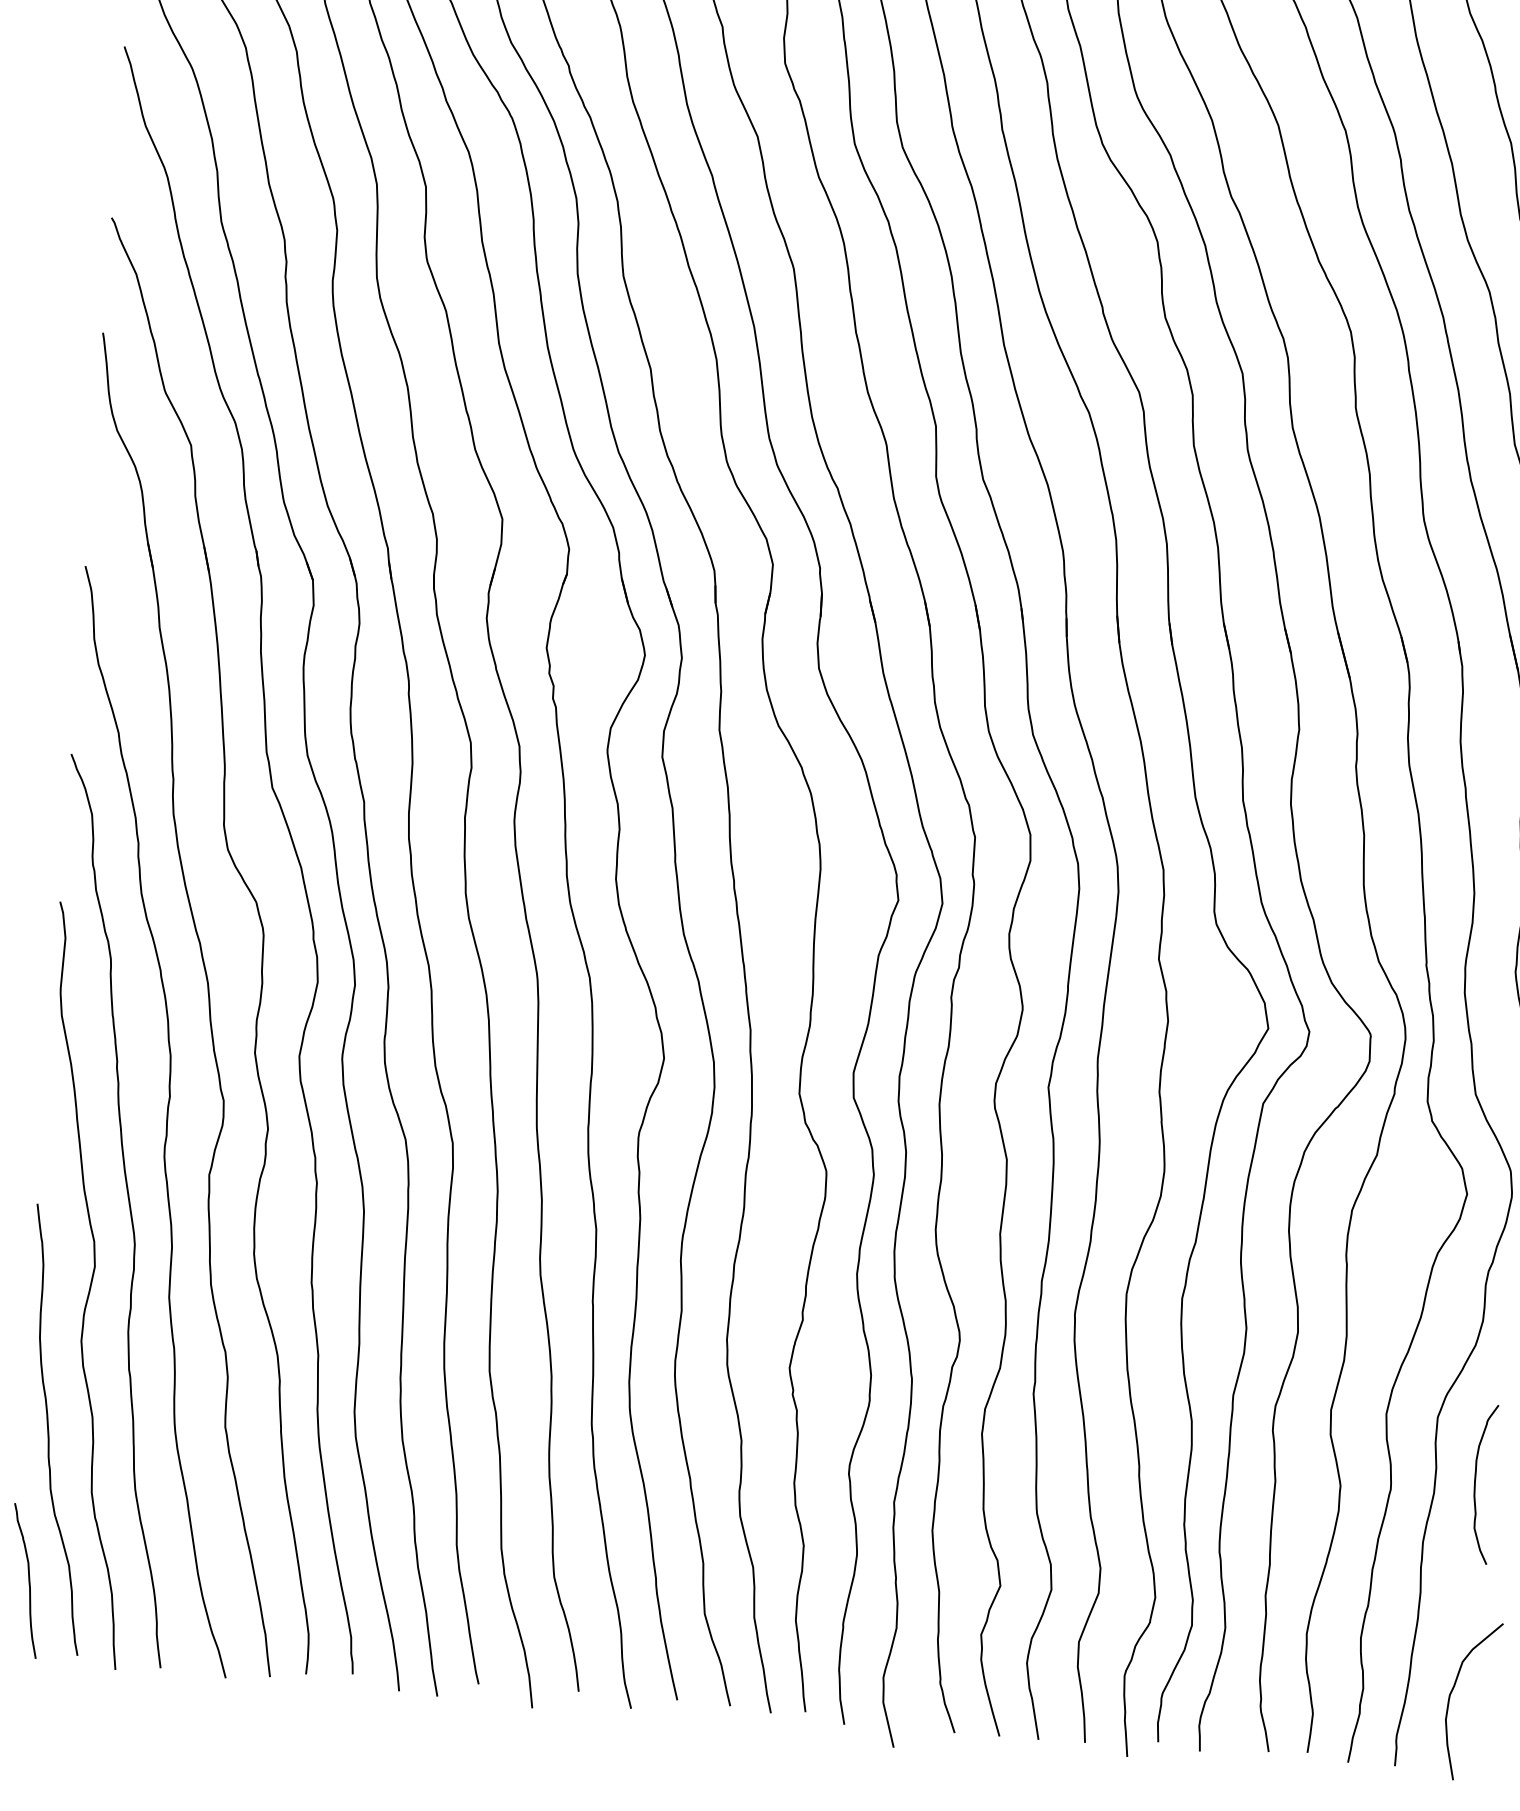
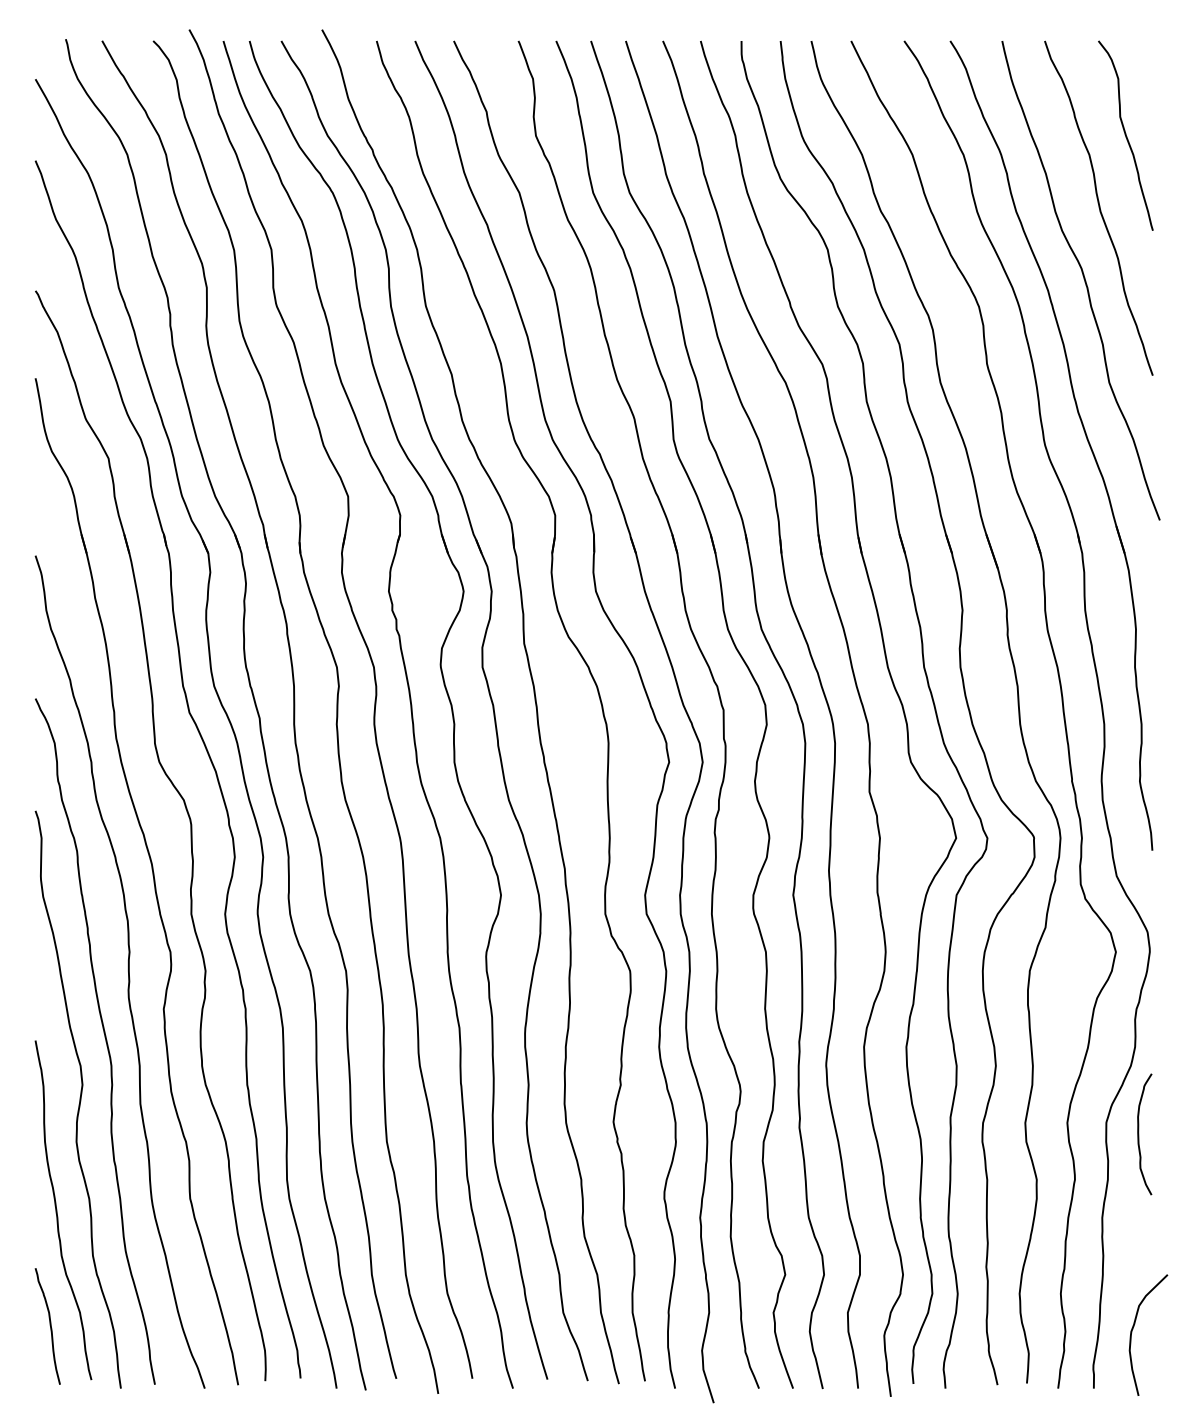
curve: (1476, 1483) -> (1139, 1134), moved

